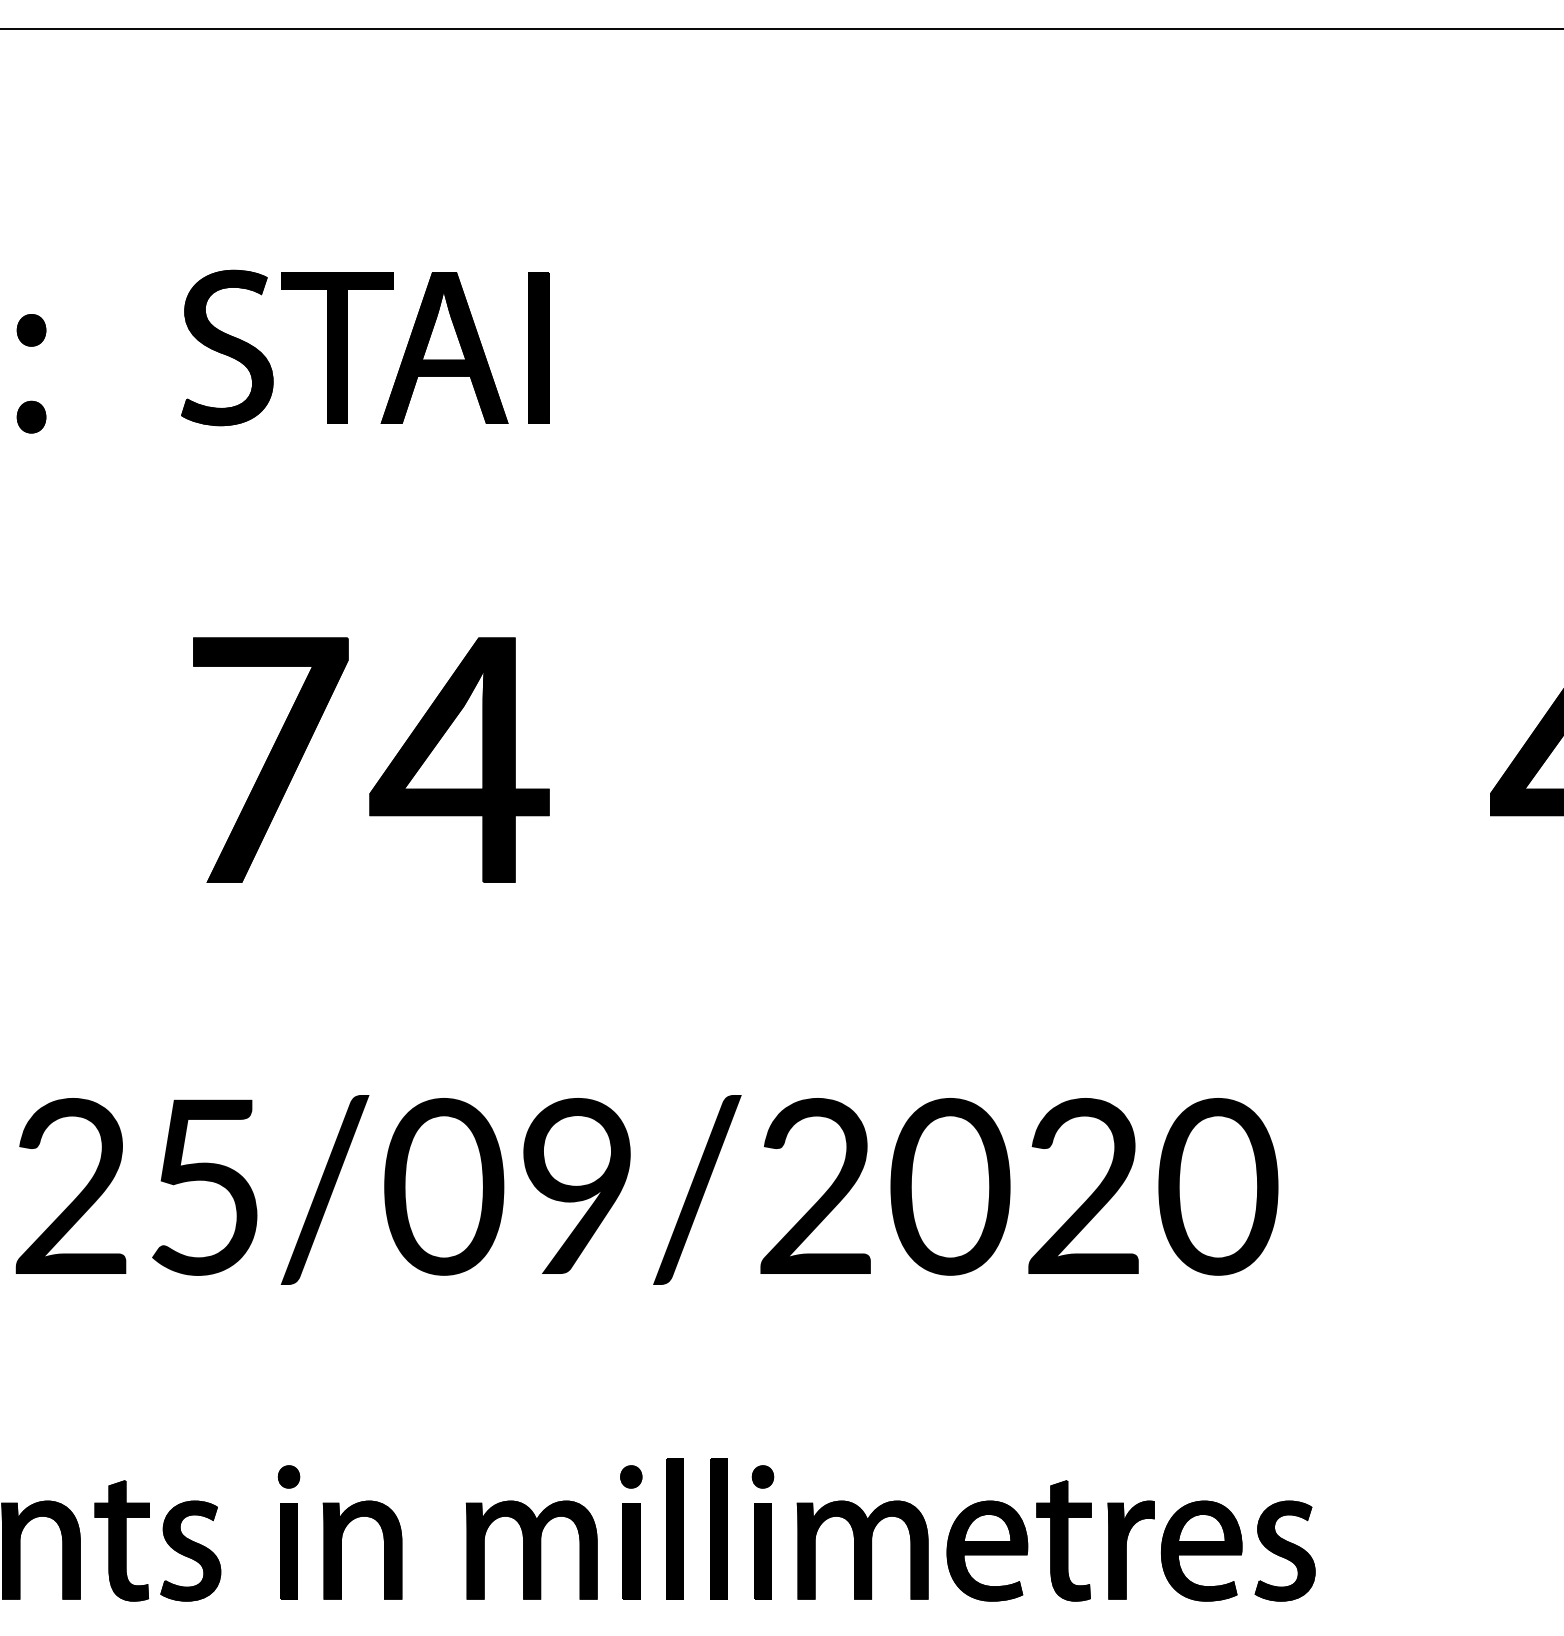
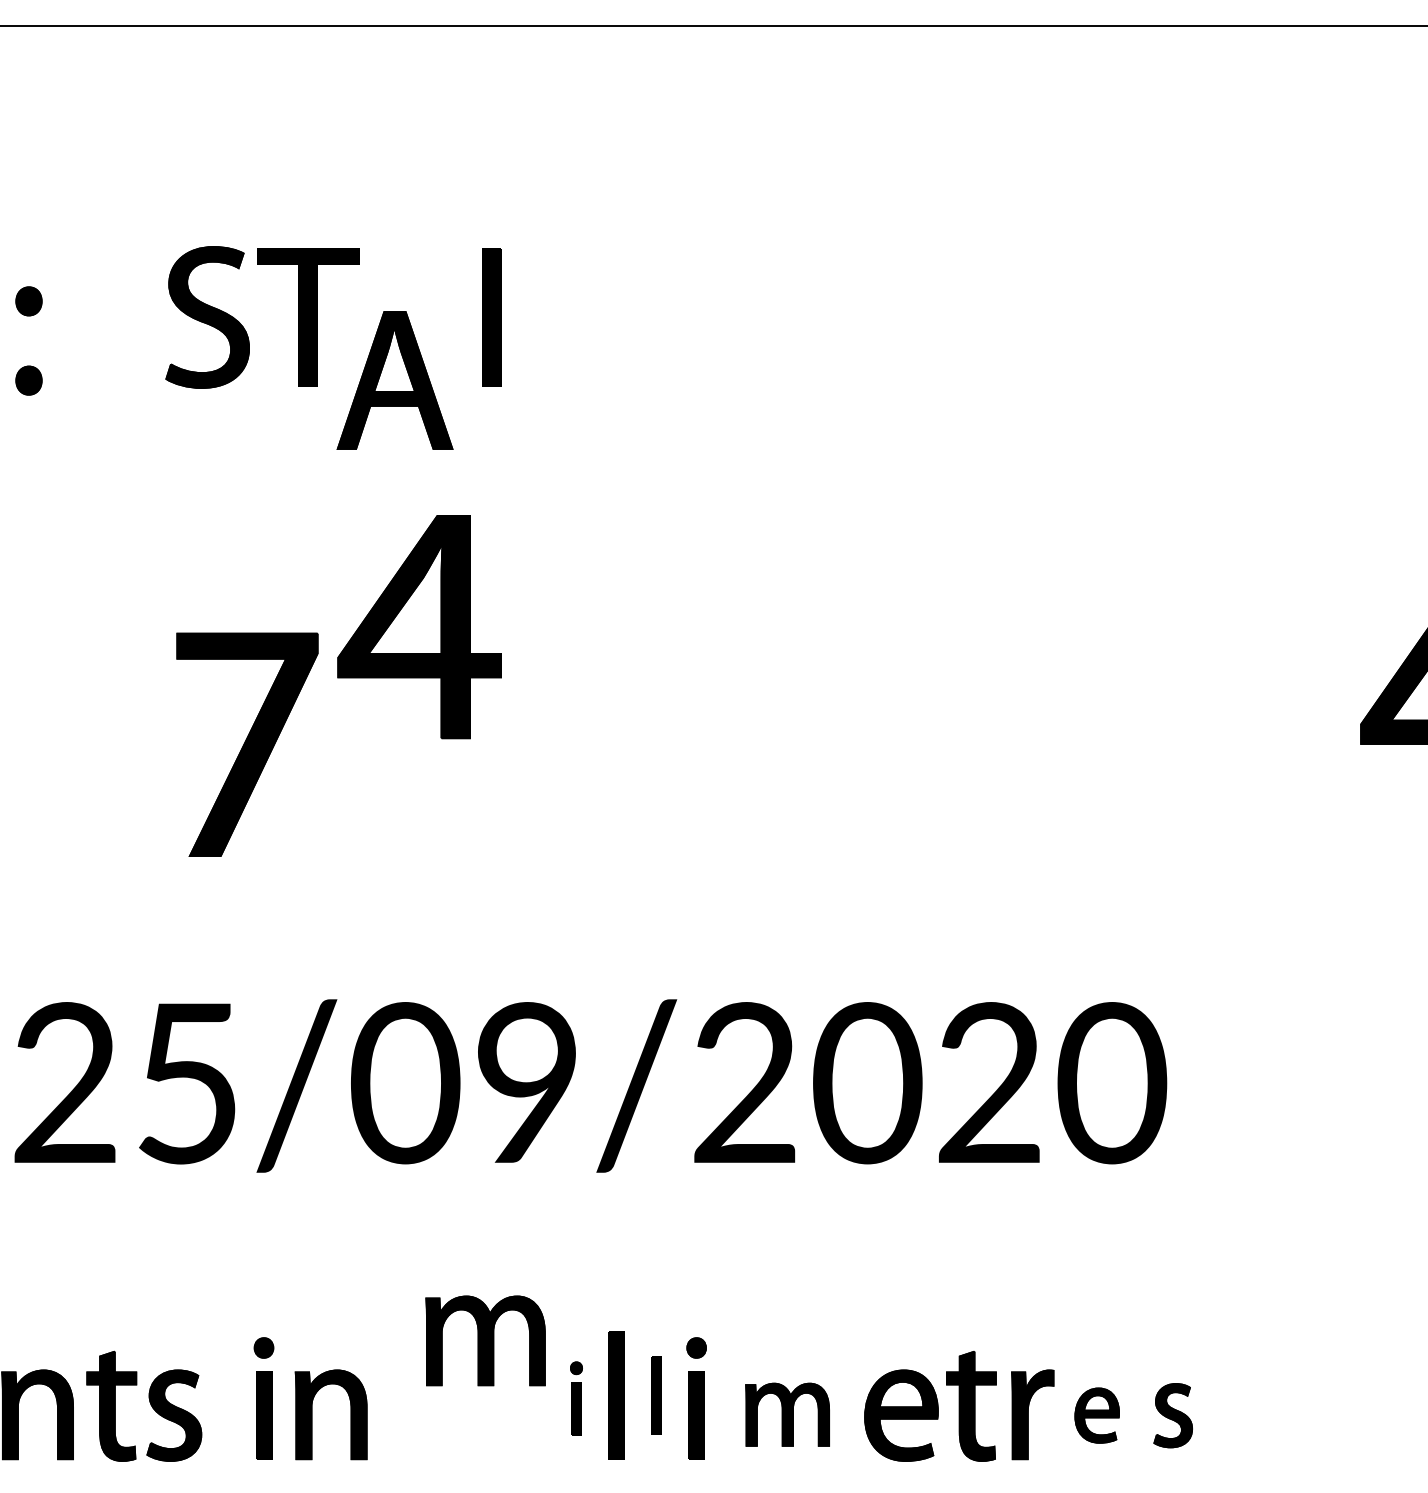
part: (444, 347) -> (394, 380), moved
part: (270, 759) -> (247, 744), moved
part: (459, 759) -> (419, 626), moved
part: (718, 1528) -> (656, 1395), size x0.6
part: (631, 1532) -> (576, 1398), size x0.6
part: (531, 1549) -> (485, 1340), moved
part: (862, 1549) -> (787, 1414), size x0.7
part: (1201, 1550) -> (1096, 1415), size x0.6
part: (1284, 1550) -> (1172, 1415), size x0.7

